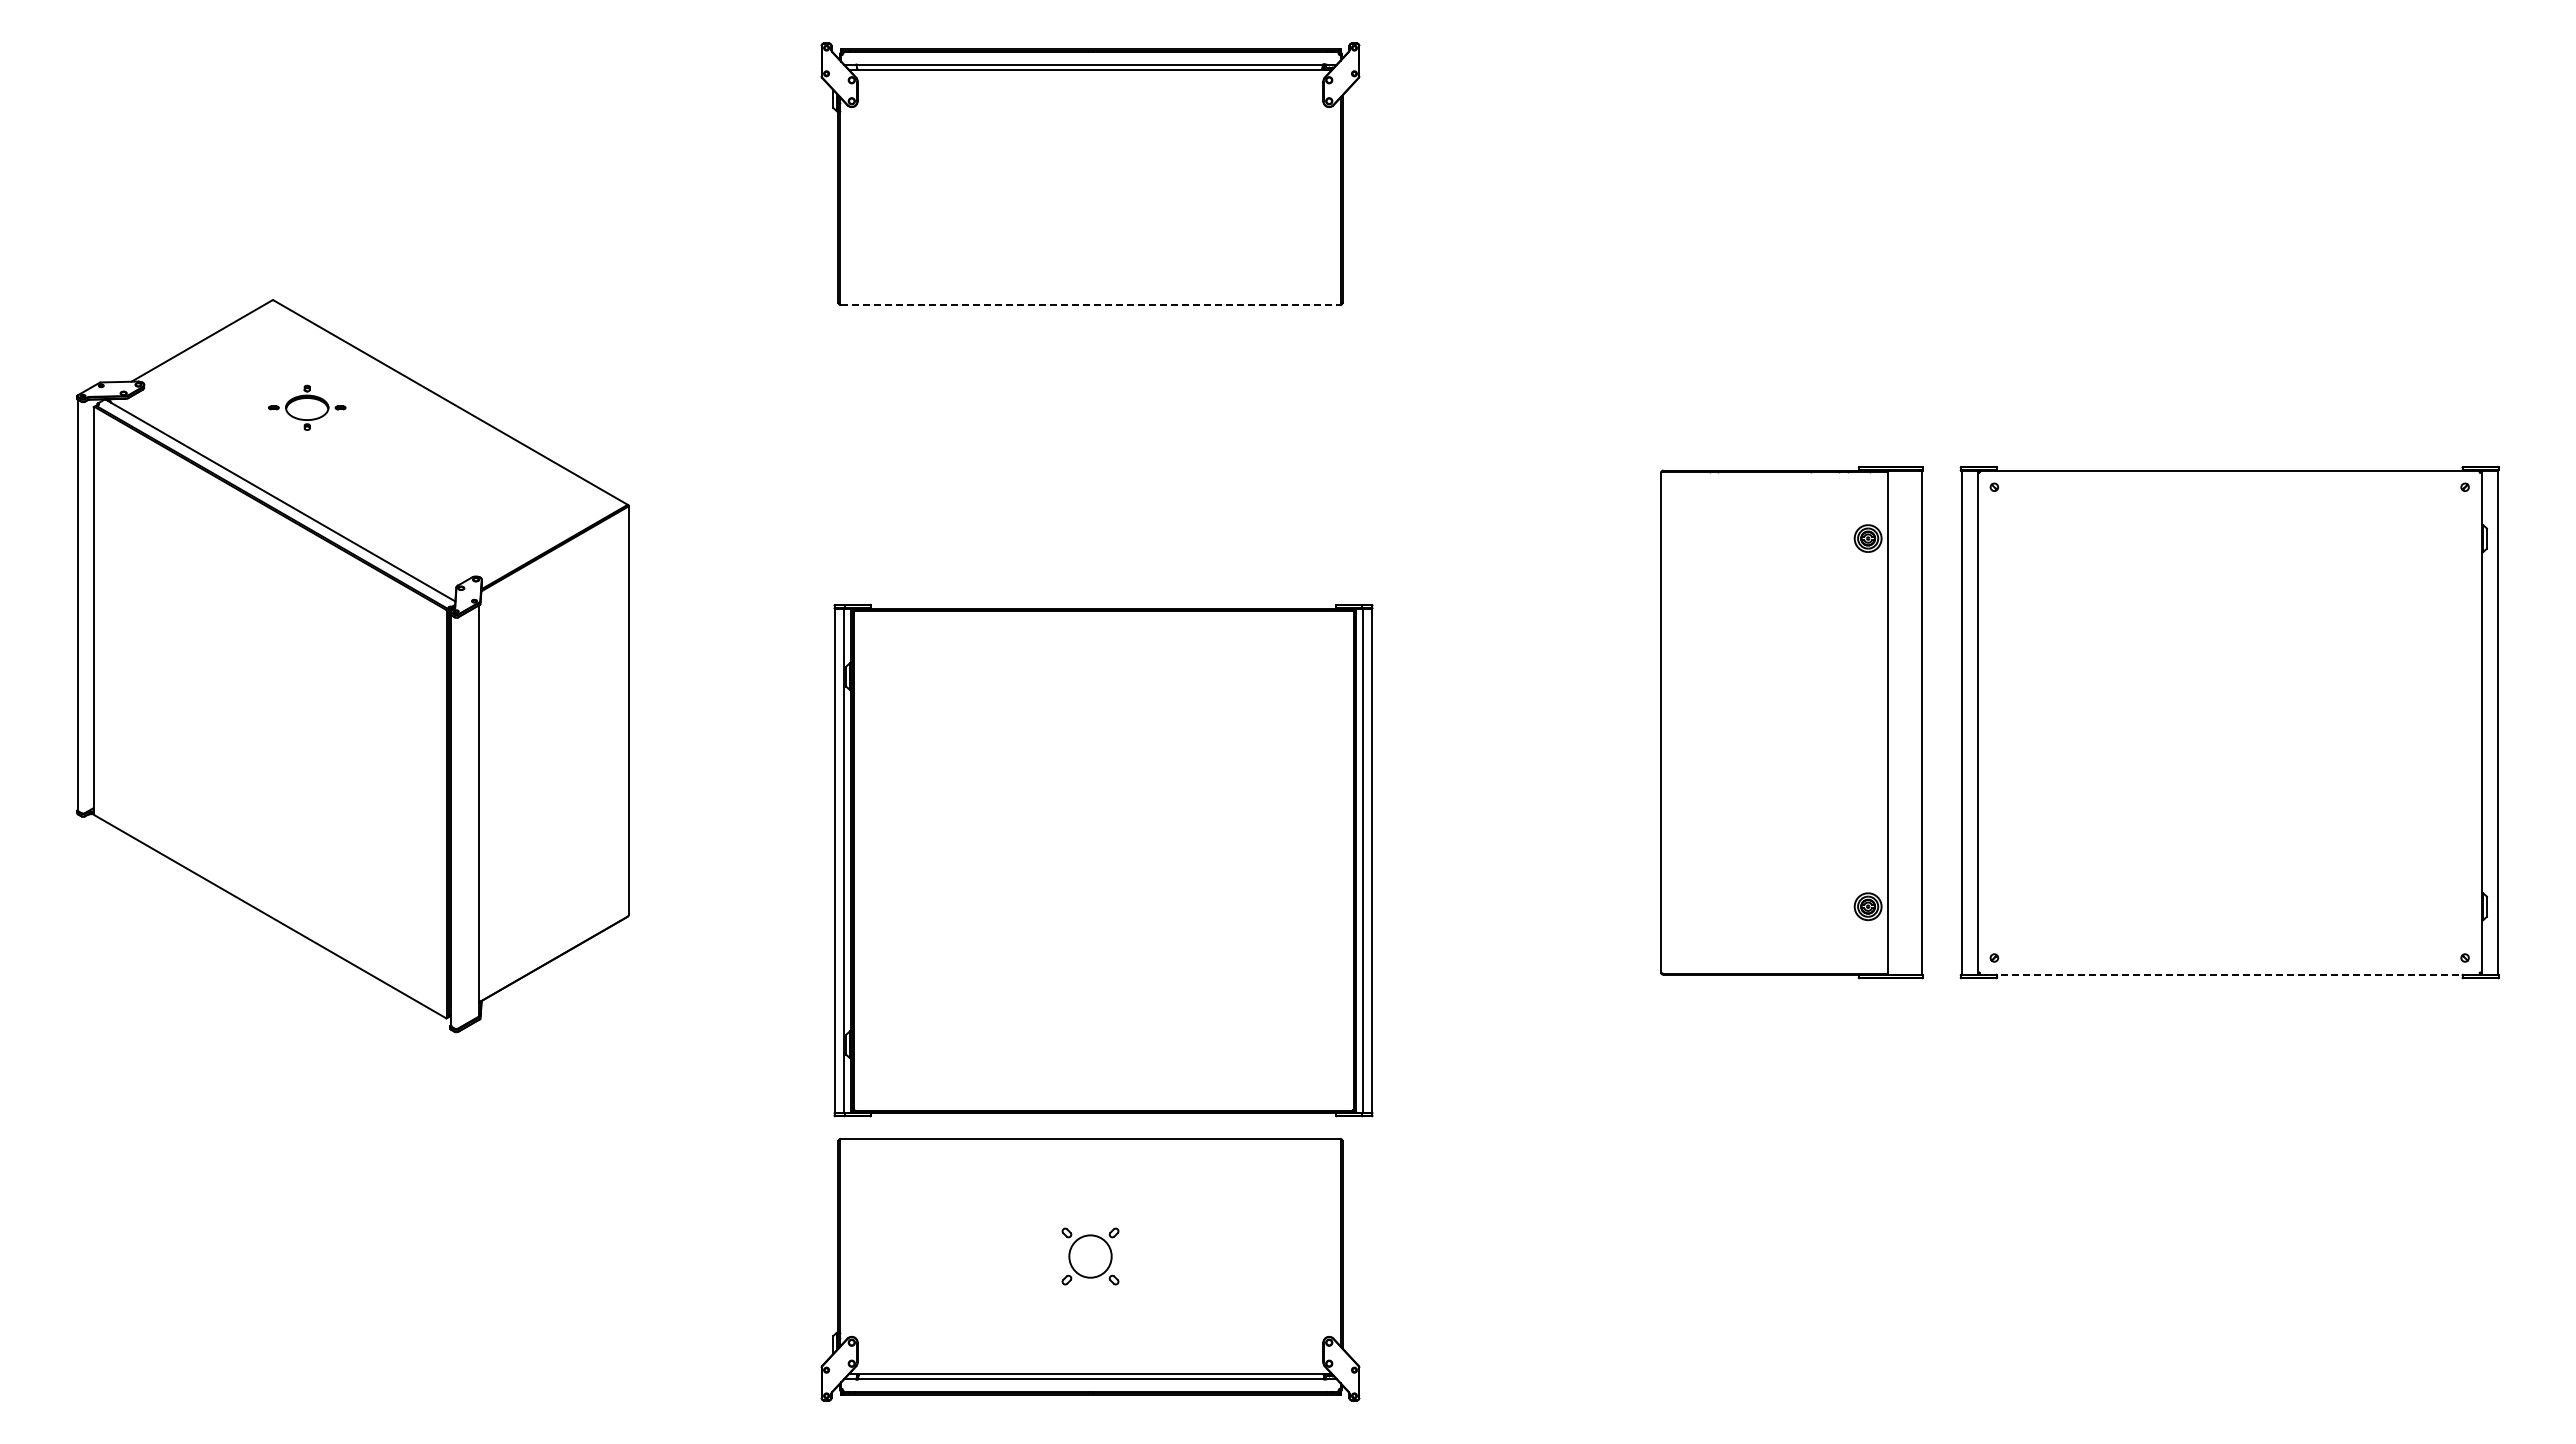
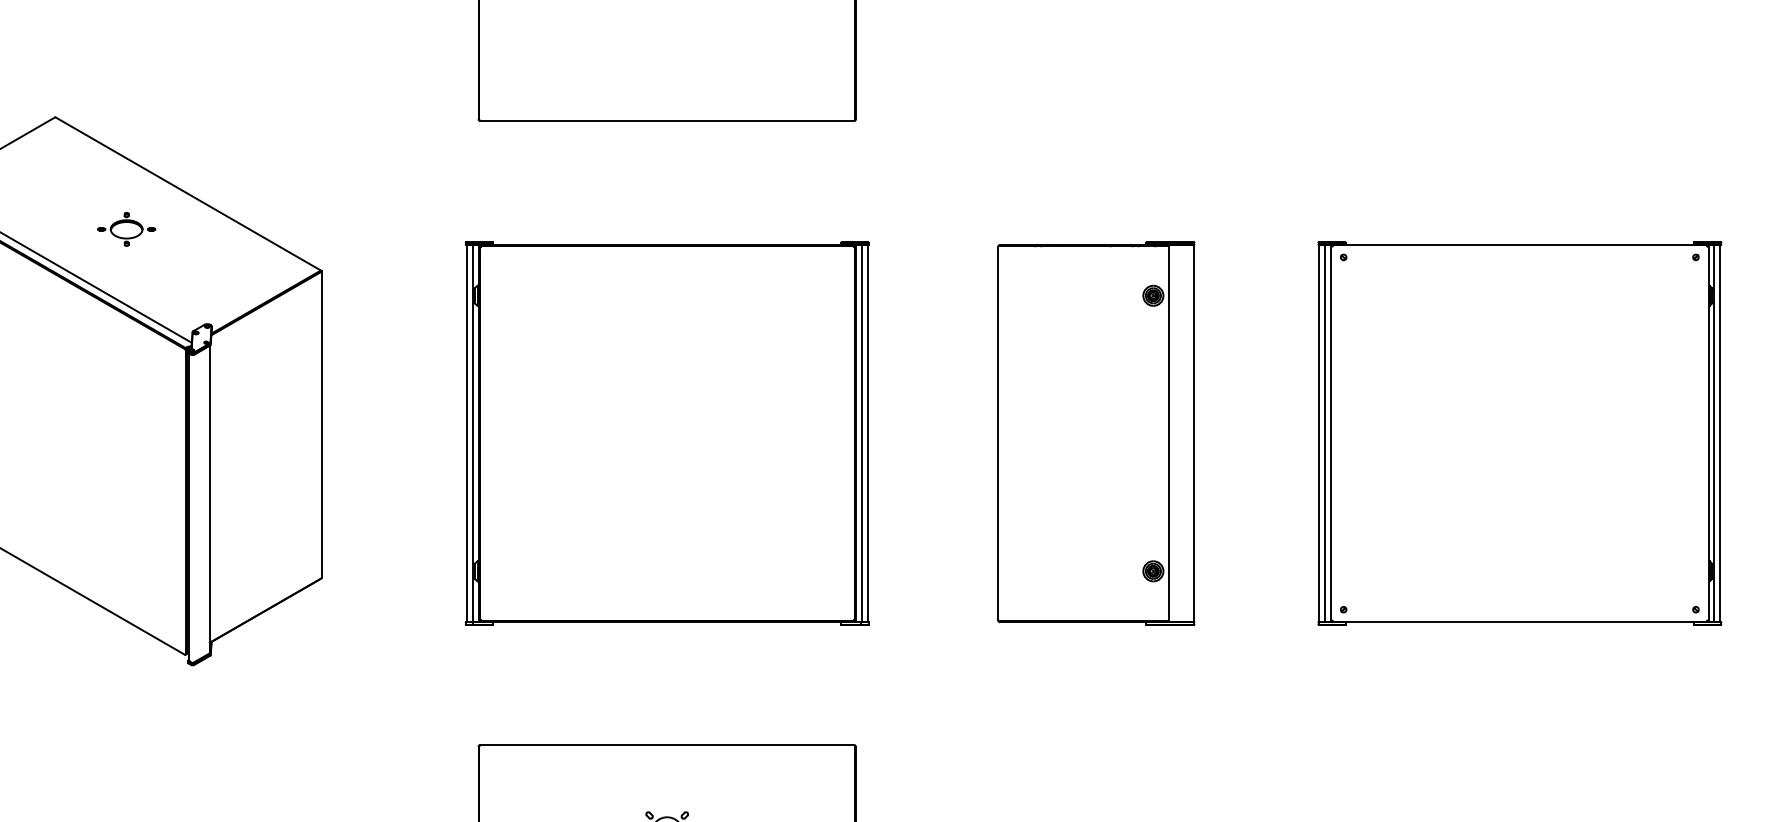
line: (1090, 305) -> (667, 121), dashed -> solid
part: (307, 407) -> (126, 229), moved
part: (1791, 722) -> (1096, 433), moved
line: (1970, 722) -> (1325, 433), added
line: (2489, 722) -> (1714, 433), added
part: (1103, 860) -> (667, 433), moved
line: (2229, 974) -> (1519, 622), dashed -> solid

